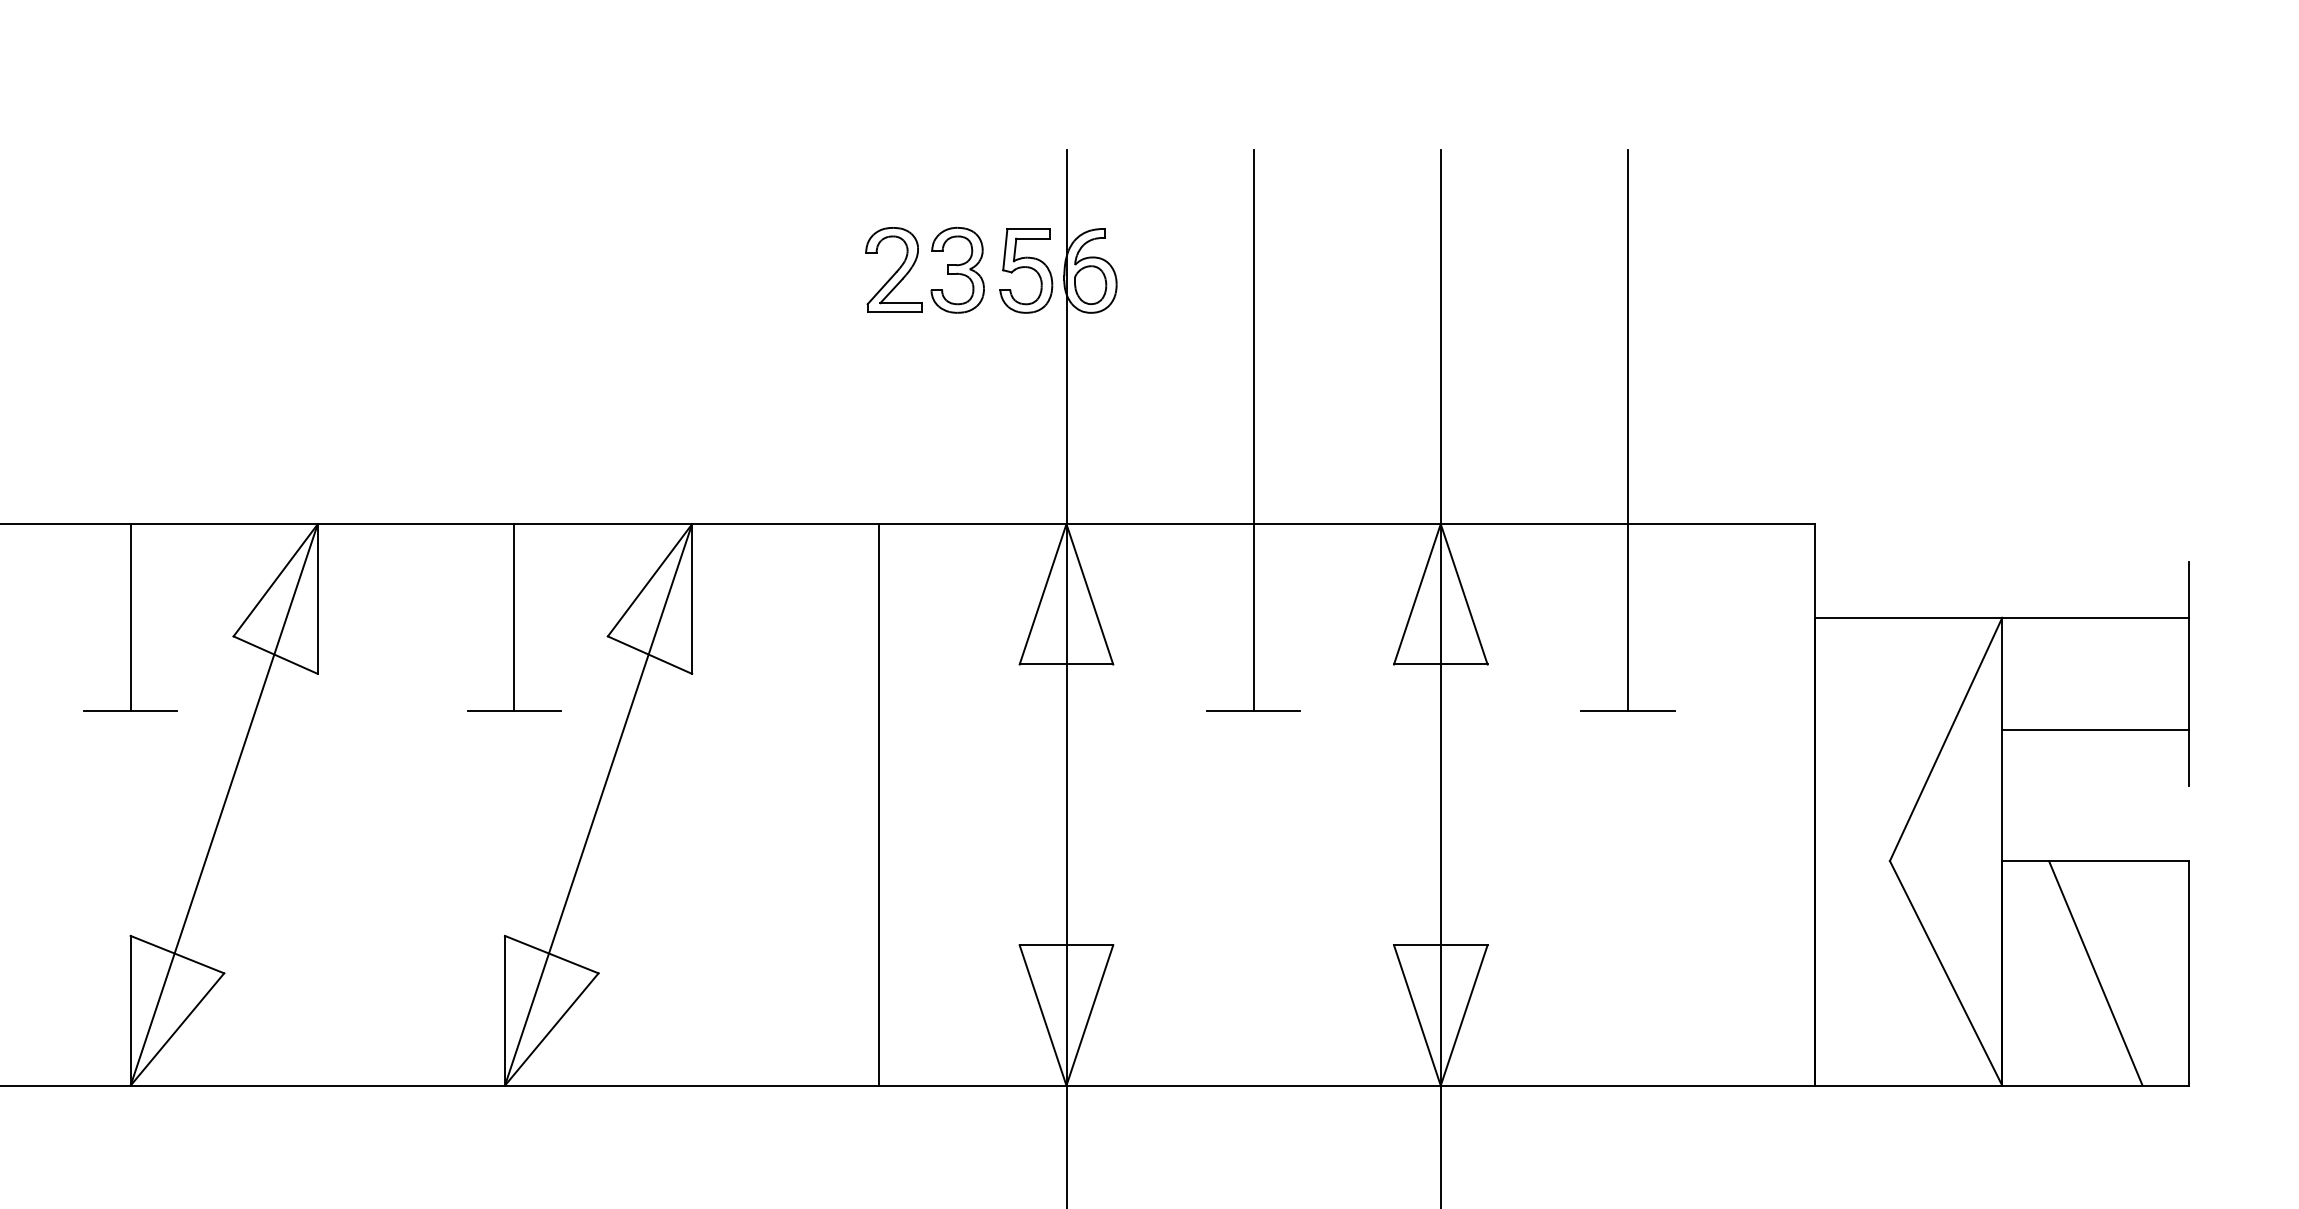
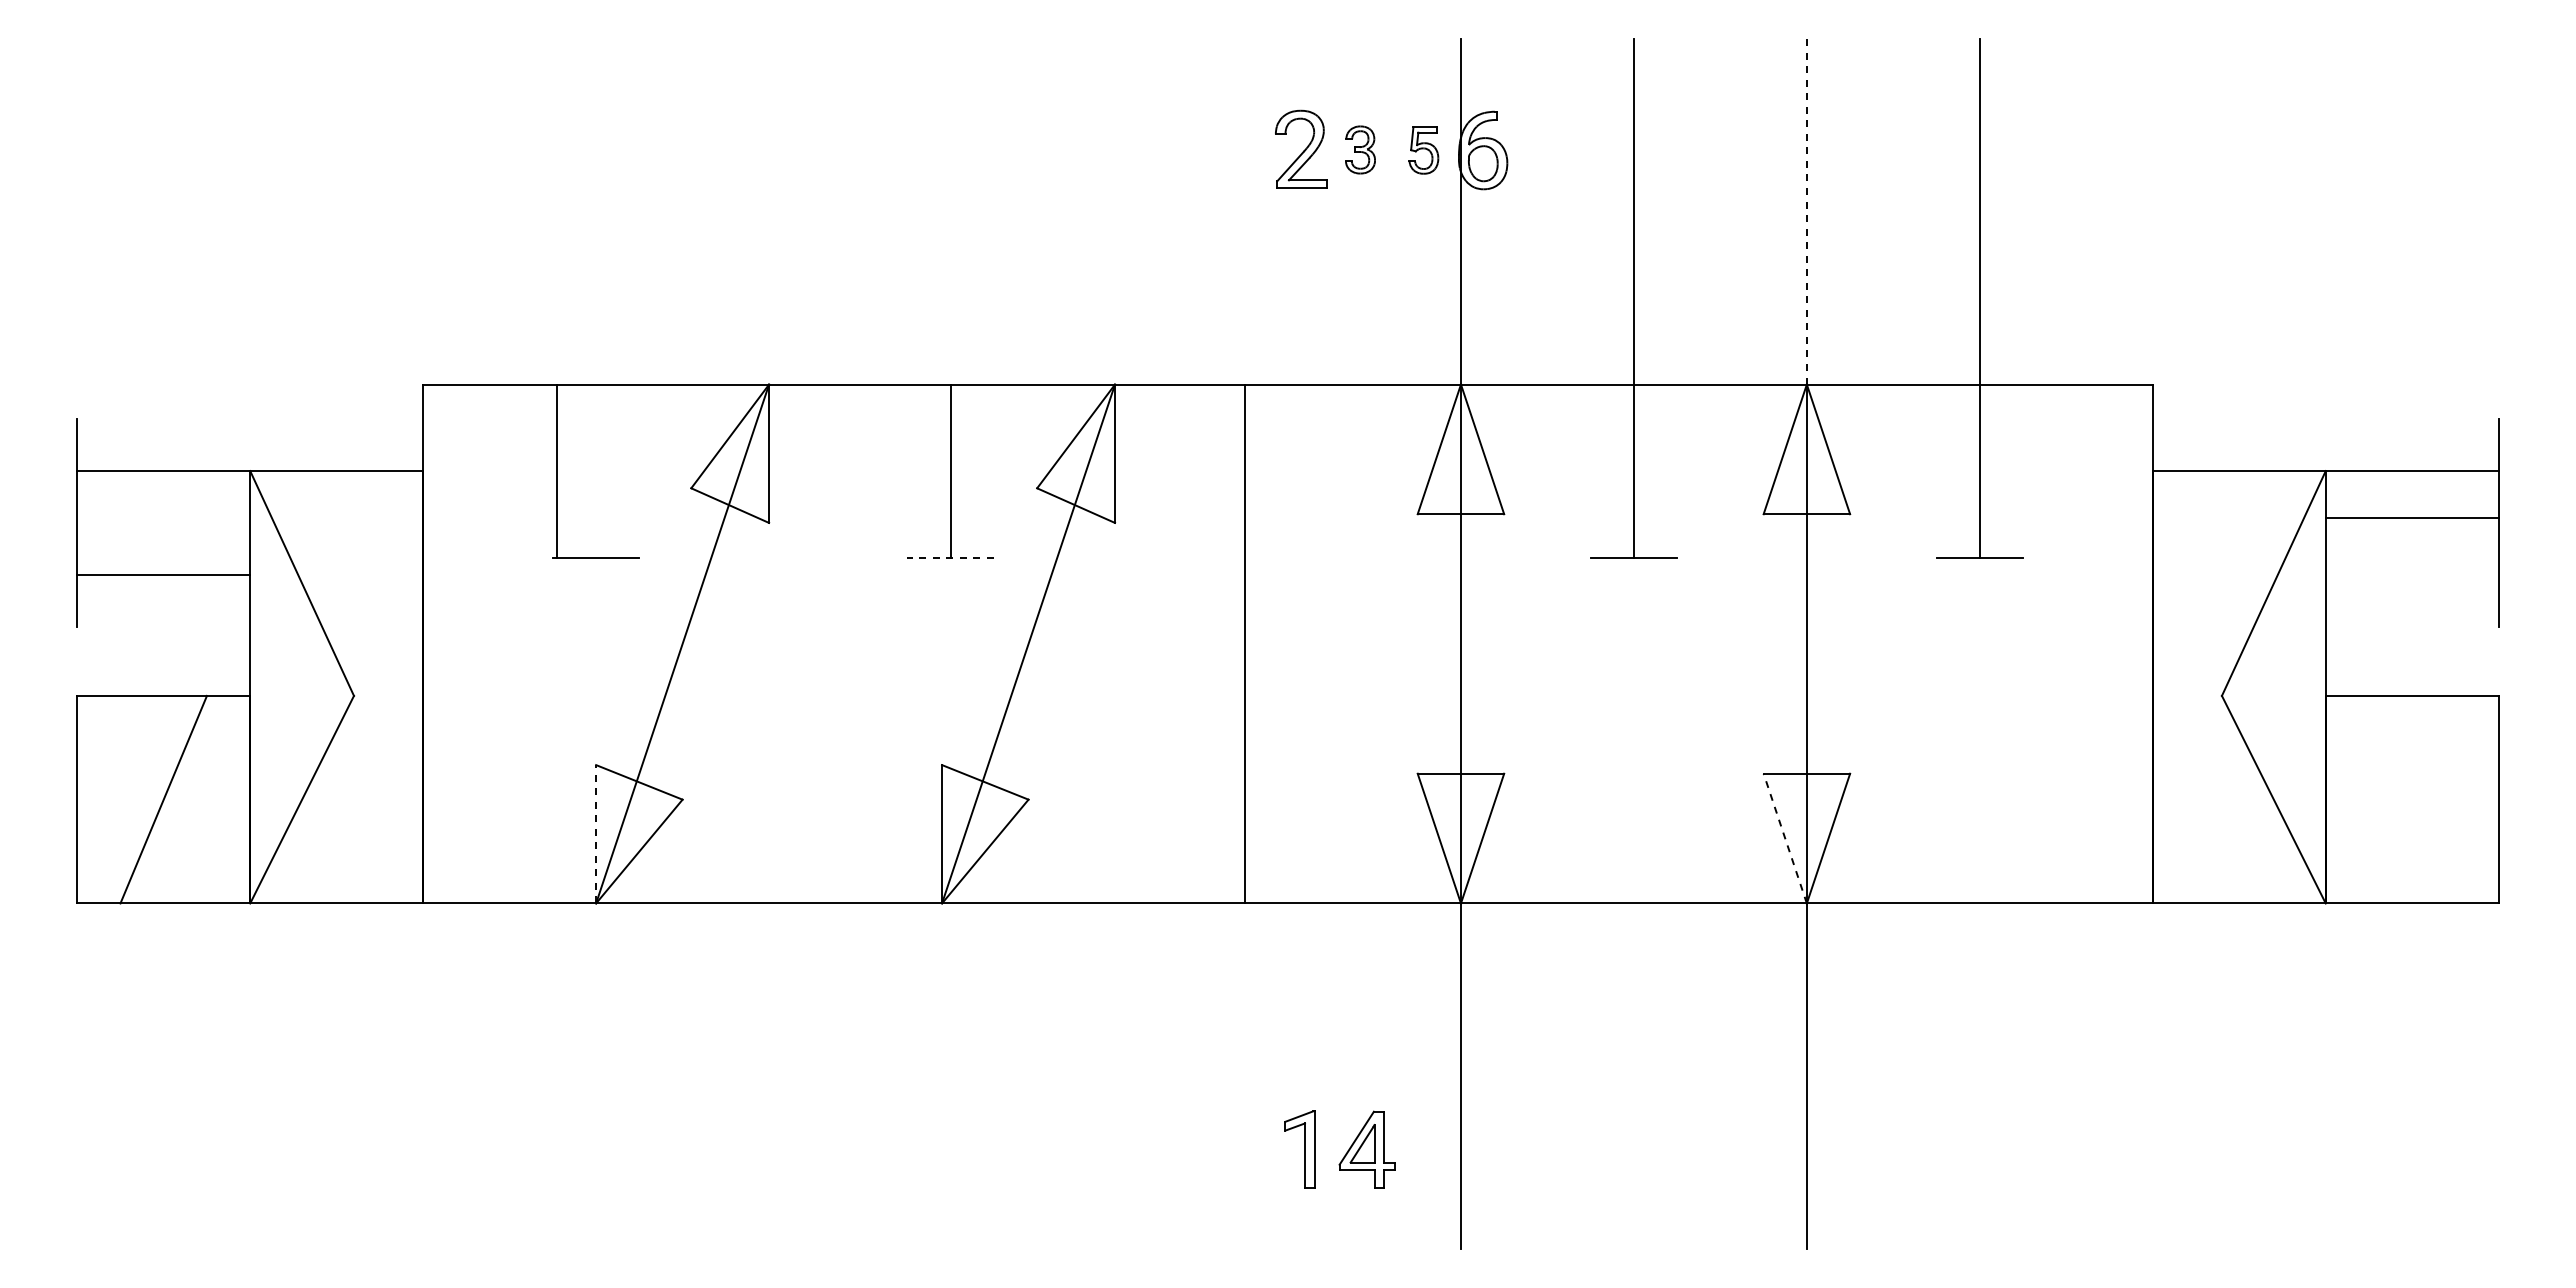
part: (957, 269) -> (1360, 149), size x0.6
part: (1025, 270) -> (1423, 150), size x0.6
line: (1440, 336) -> (1806, 211), solid -> dashed
line: (131, 617) -> (557, 470), moved
line: (514, 711) -> (950, 557), solid -> dashed
line: (2095, 729) -> (2411, 517), moved
line: (879, 804) -> (1245, 643), moved
line: (2095, 973) -> (2411, 799), removed
line: (131, 1009) -> (596, 833), solid -> dashed
line: (1417, 1015) -> (1785, 838), solid -> dashed

